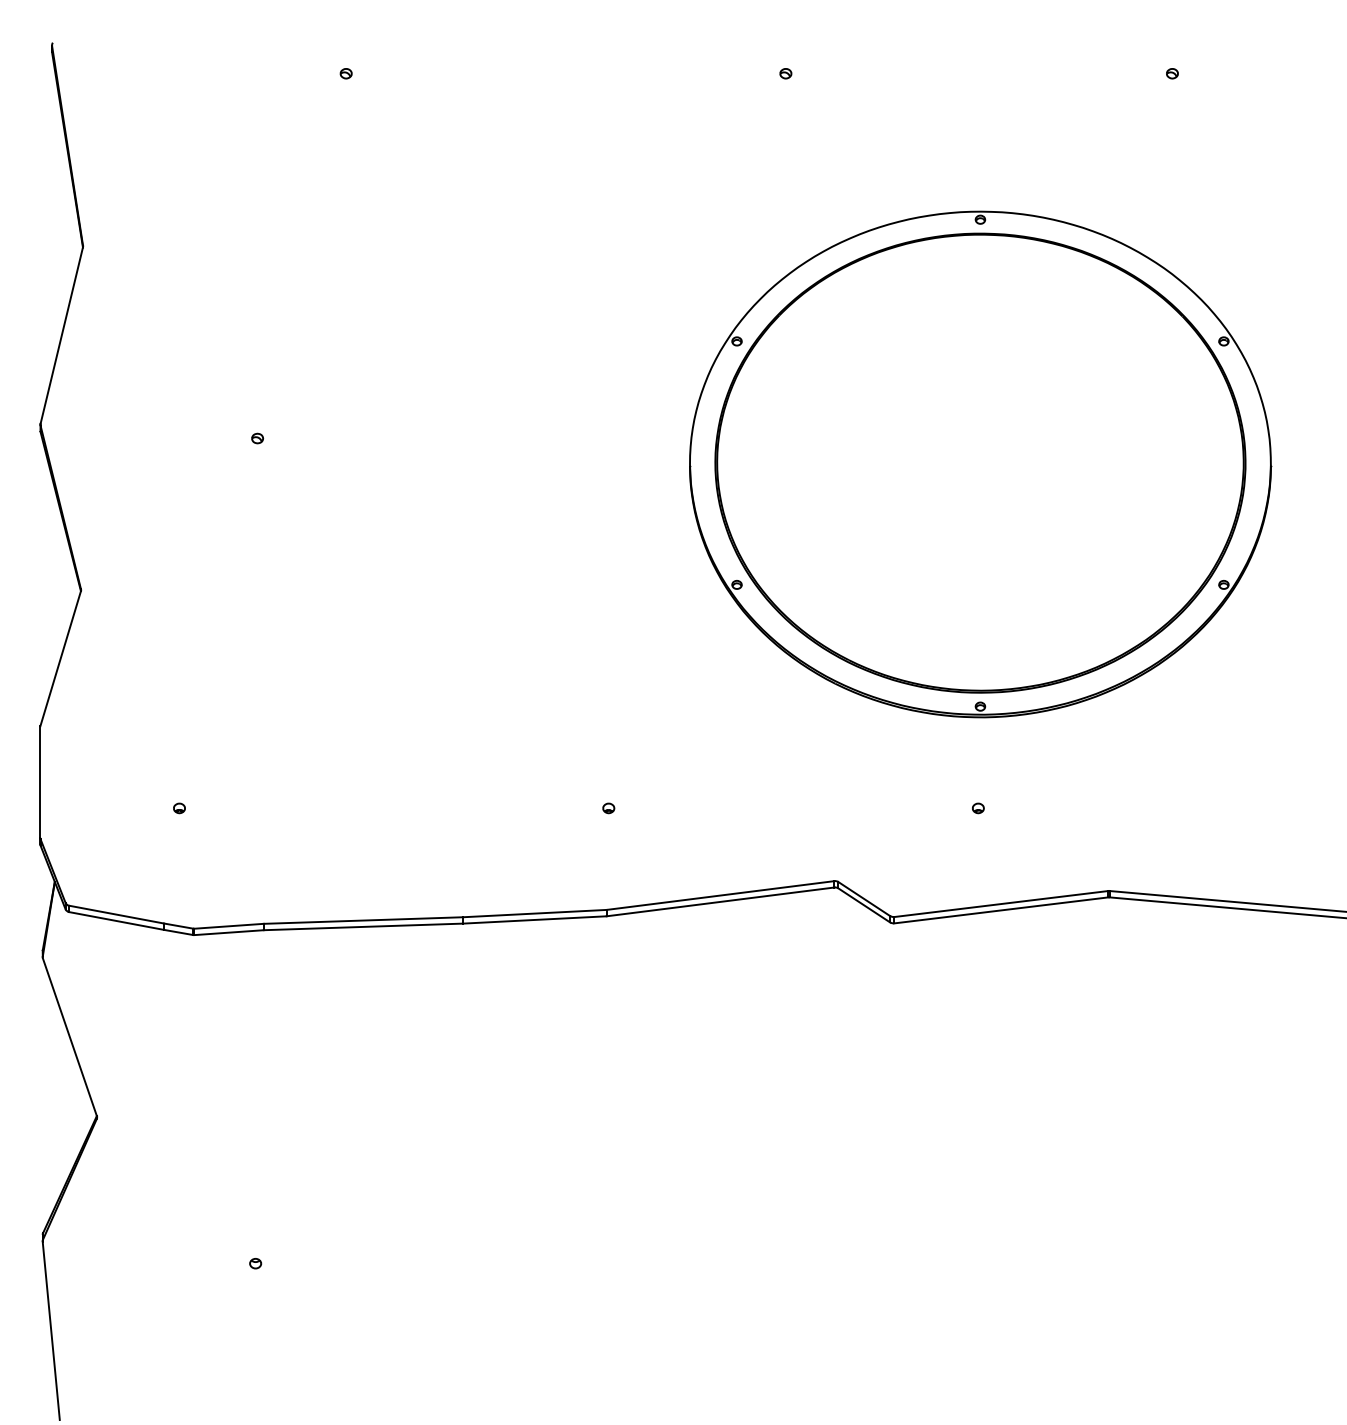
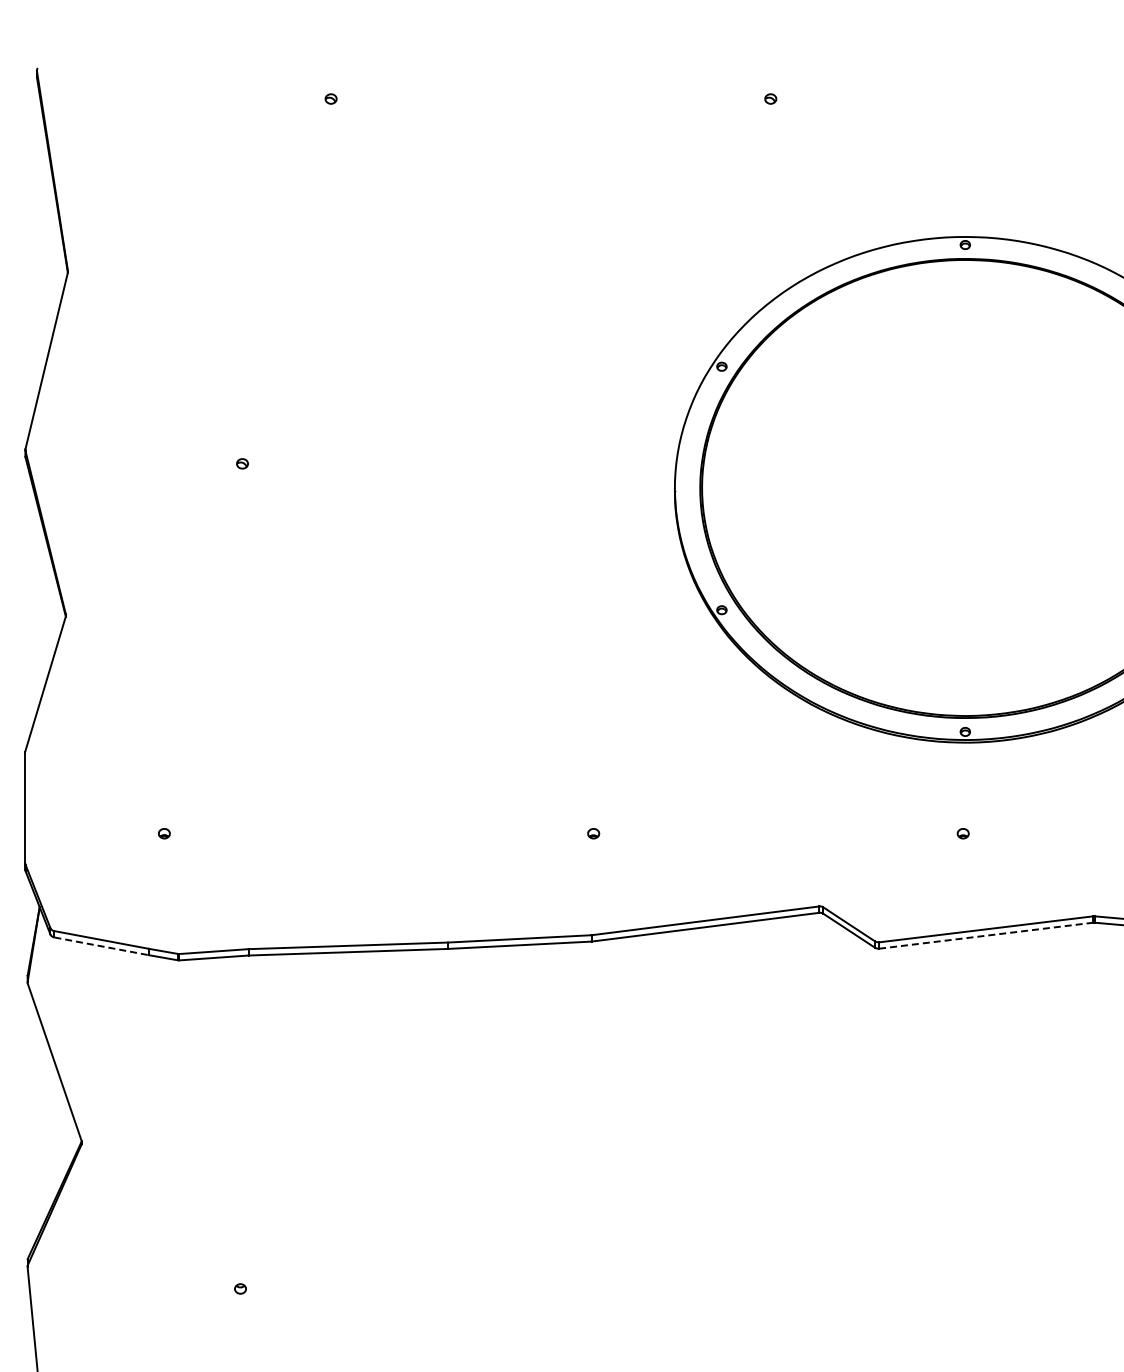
line: (1001, 910) -> (986, 935), solid -> dashed
line: (117, 921) -> (102, 946), solid -> dashed

